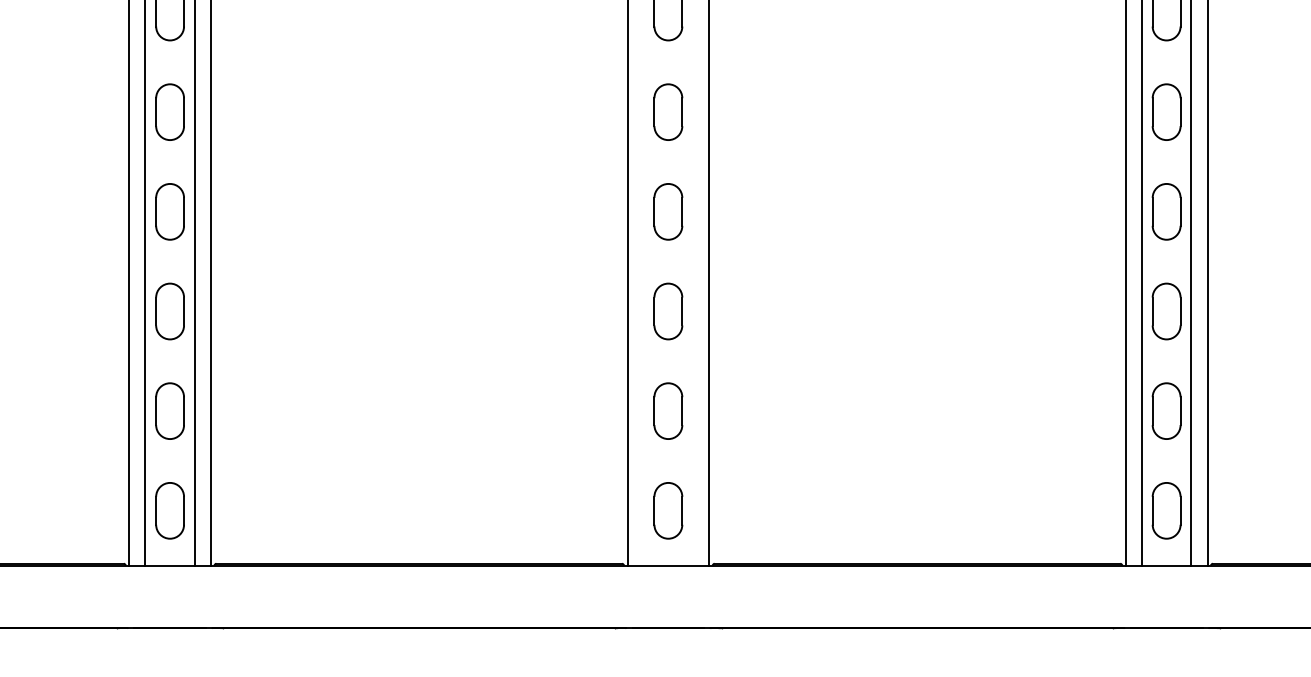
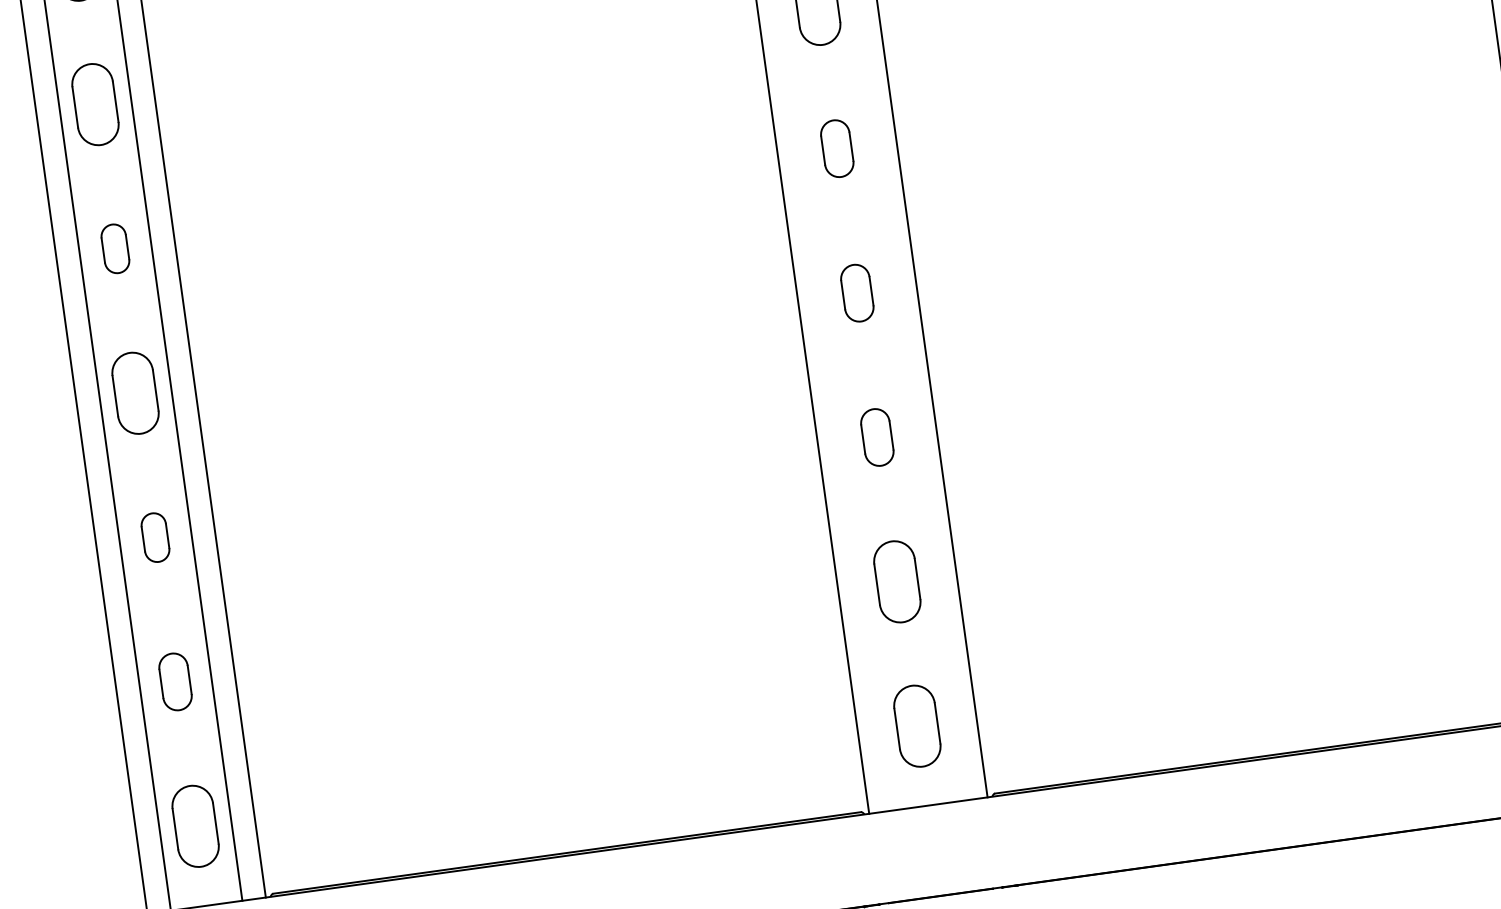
part: (169, 111) -> (114, 248), size x0.6
part: (668, 111) -> (837, 147), size x0.7
part: (668, 211) -> (857, 292), size x0.7
part: (169, 311) -> (154, 537), size x0.6
part: (668, 311) -> (877, 437), size x0.7
part: (169, 410) -> (174, 681), size x0.7

